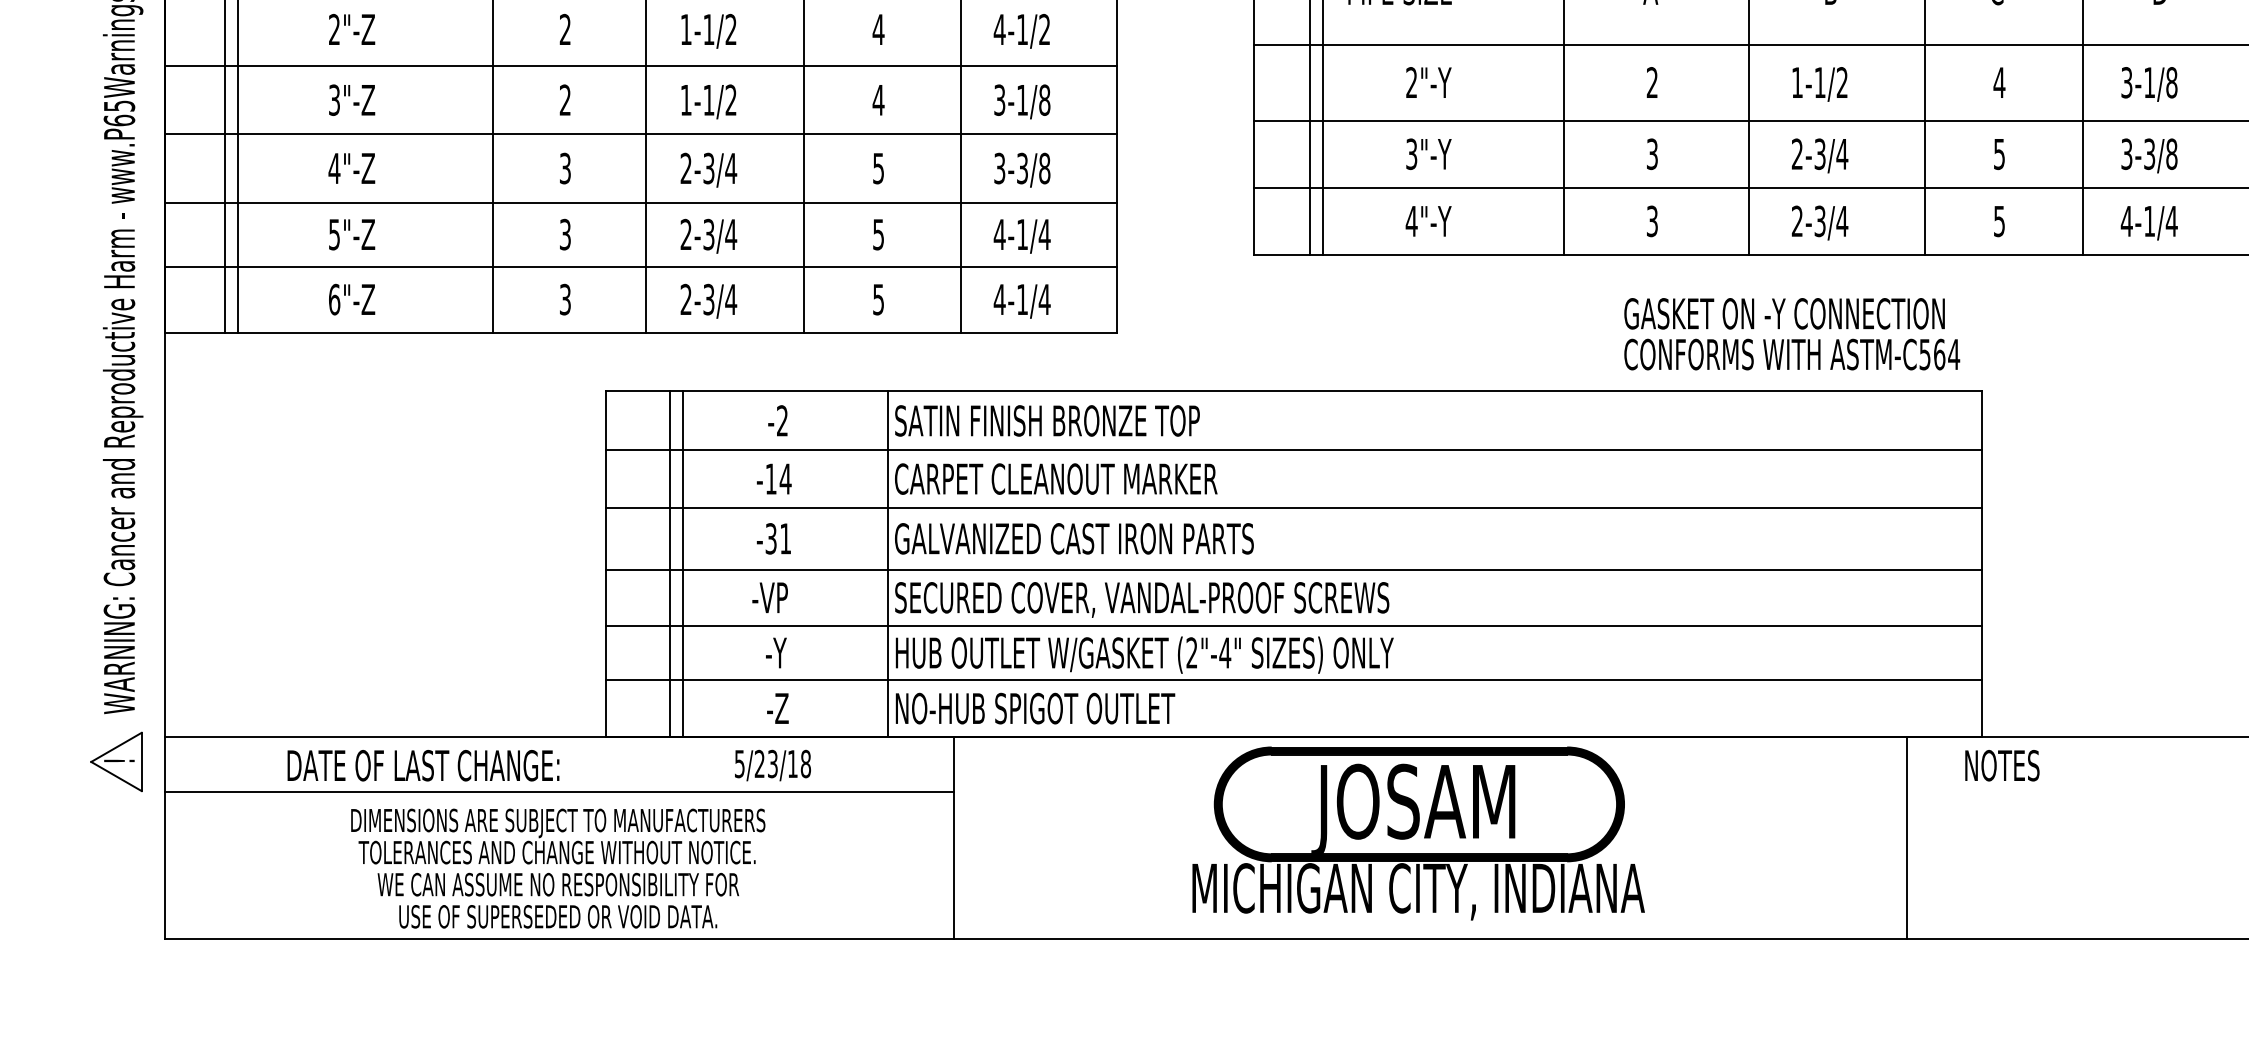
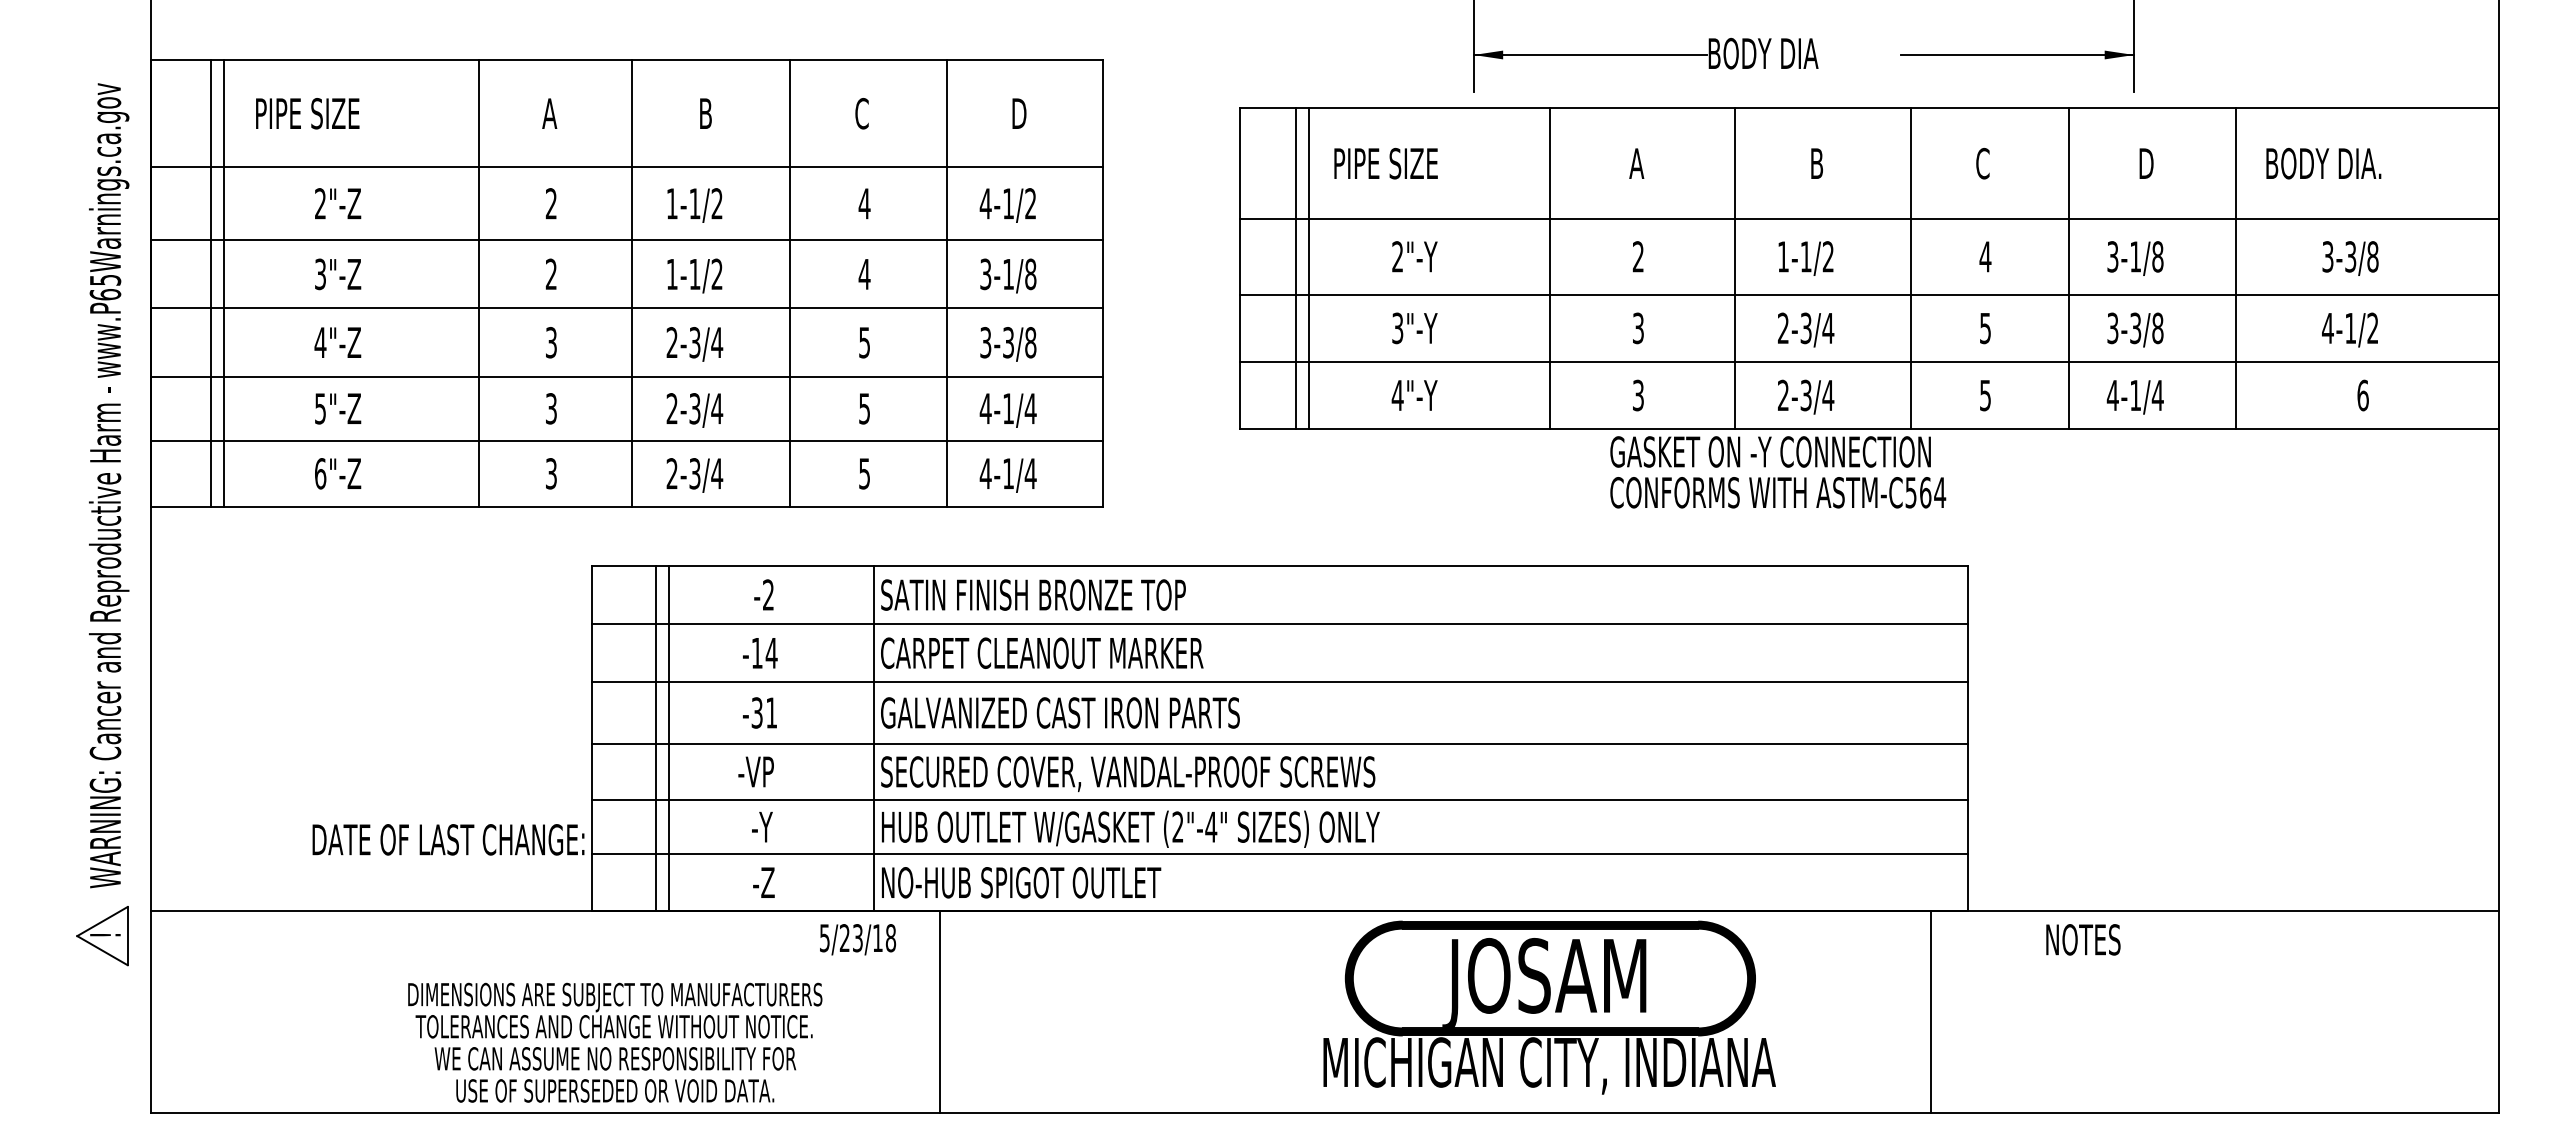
text: (1792, 334) -> (1778, 472), moved
text: (423, 765) -> (448, 839), moved
text: (773, 765) -> (858, 939), moved
text: (2002, 765) -> (2083, 939), moved
line: (559, 792) -> (545, 966), removed
part: (1418, 833) -> (1549, 1007), moved
line: (1907, 837) -> (1931, 1011), moved
text: (558, 868) -> (615, 1042), moved

